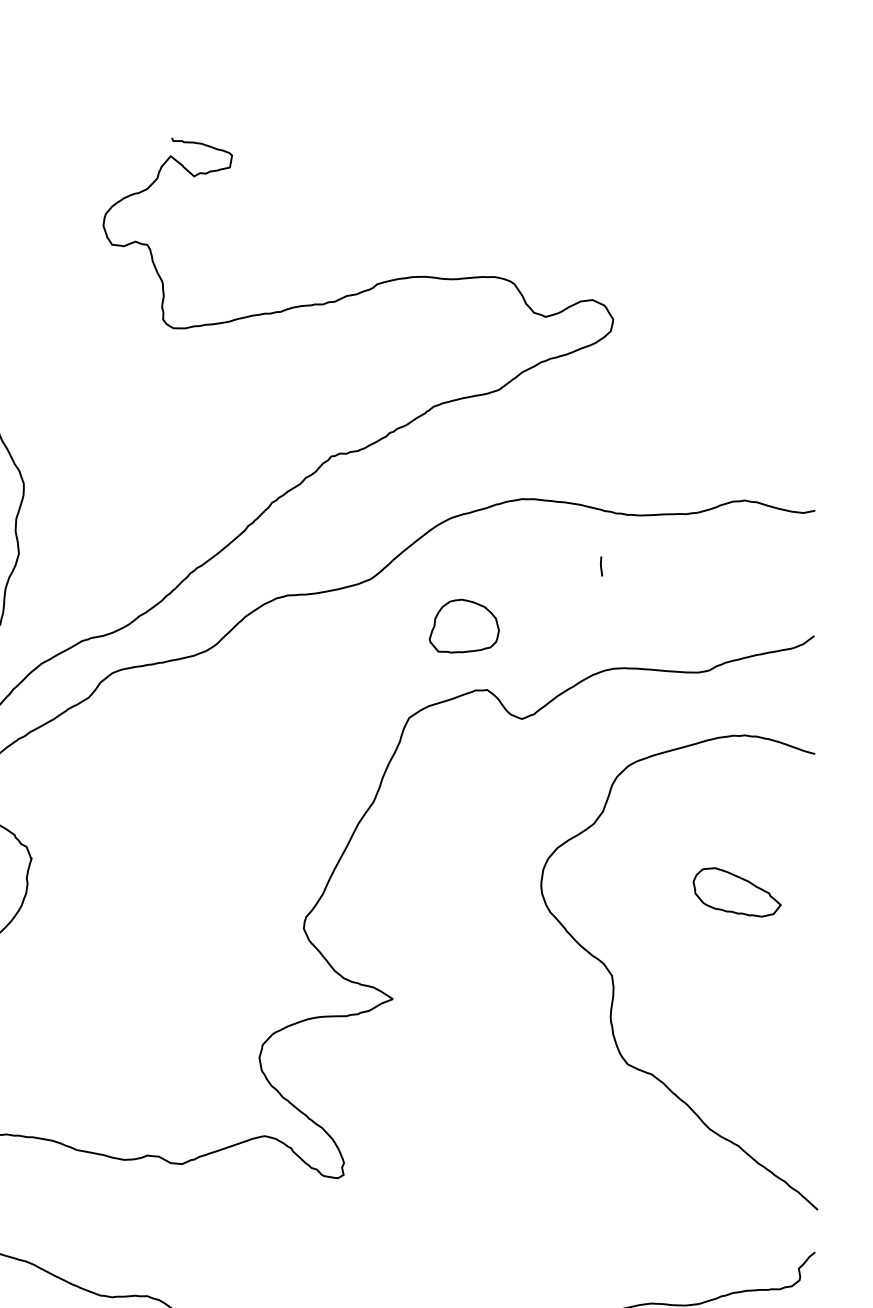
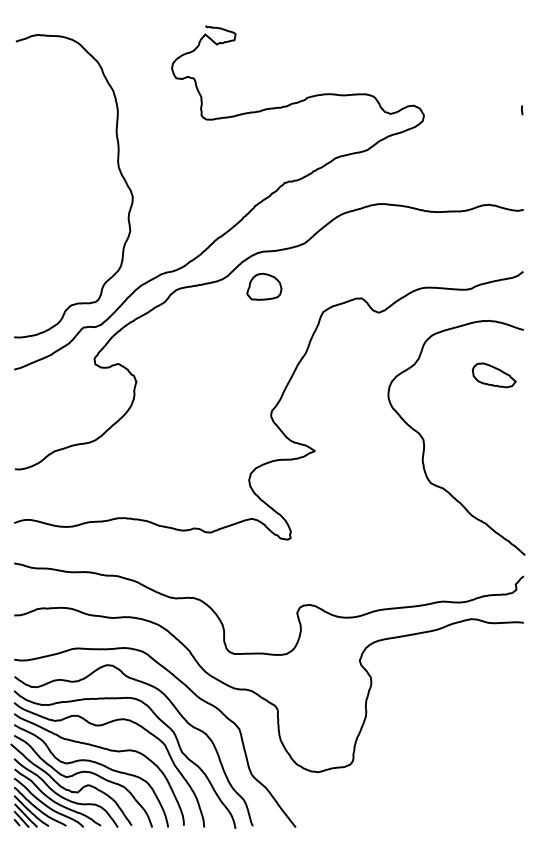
line: (602, 566) -> (522, 110), moved
part: (464, 625) -> (264, 286), moved
part: (735, 892) -> (493, 375), moved

